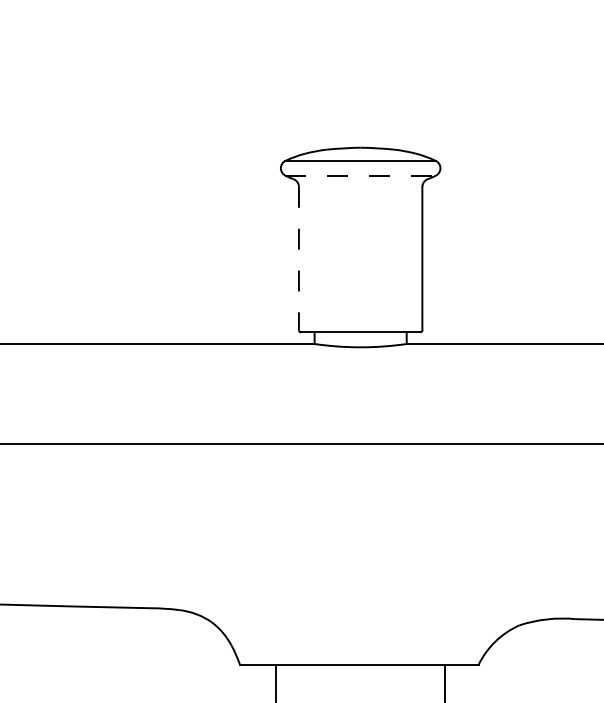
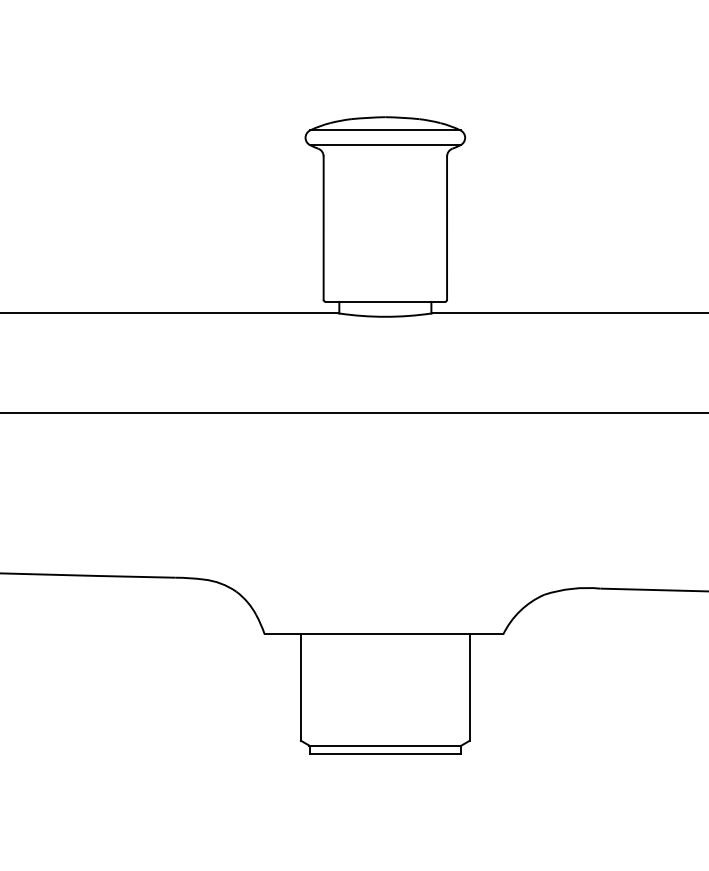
line: (360, 176) -> (385, 145), dashed -> solid
line: (298, 259) -> (323, 228), dashed -> solid

